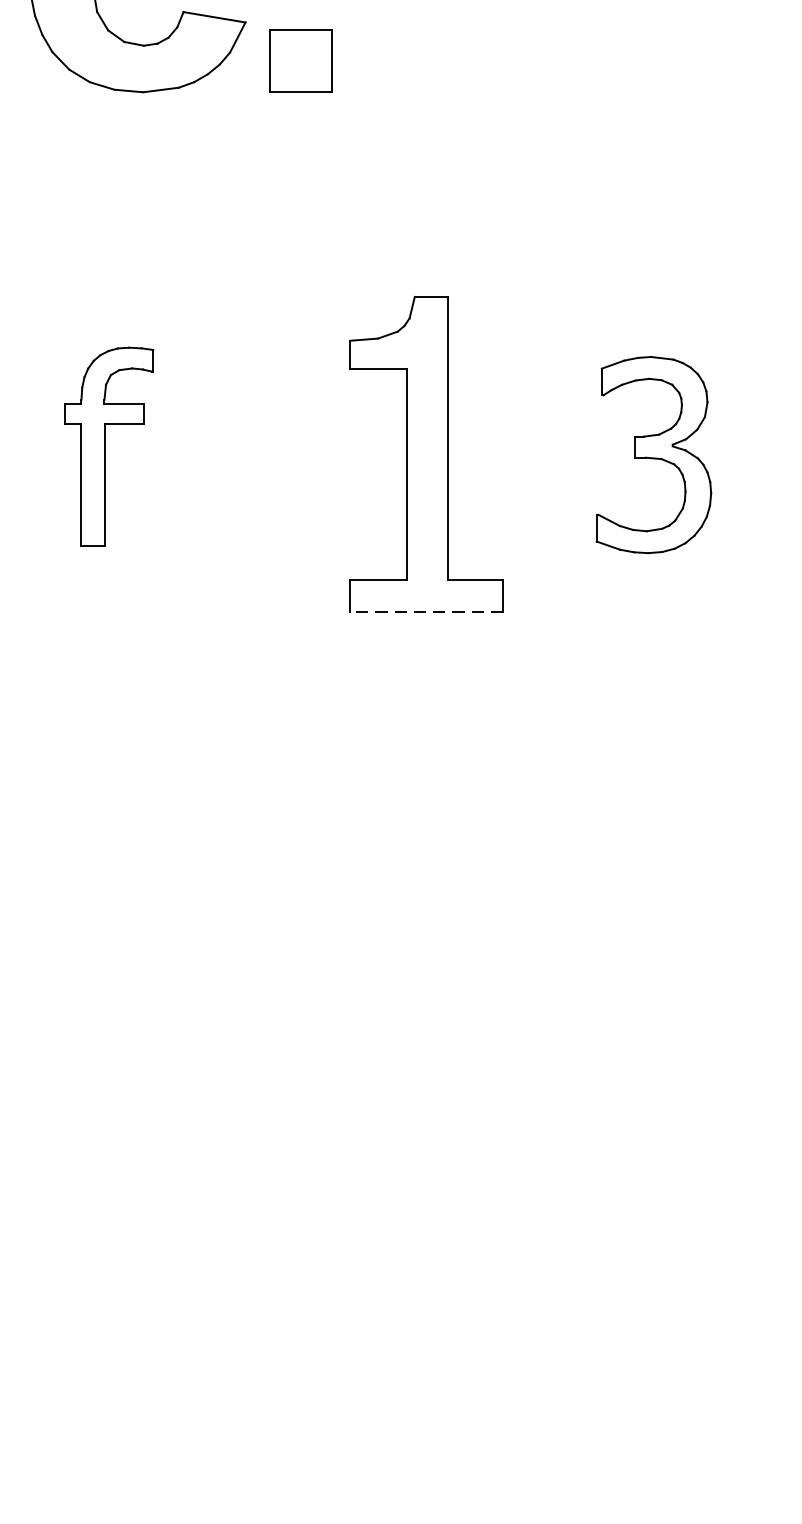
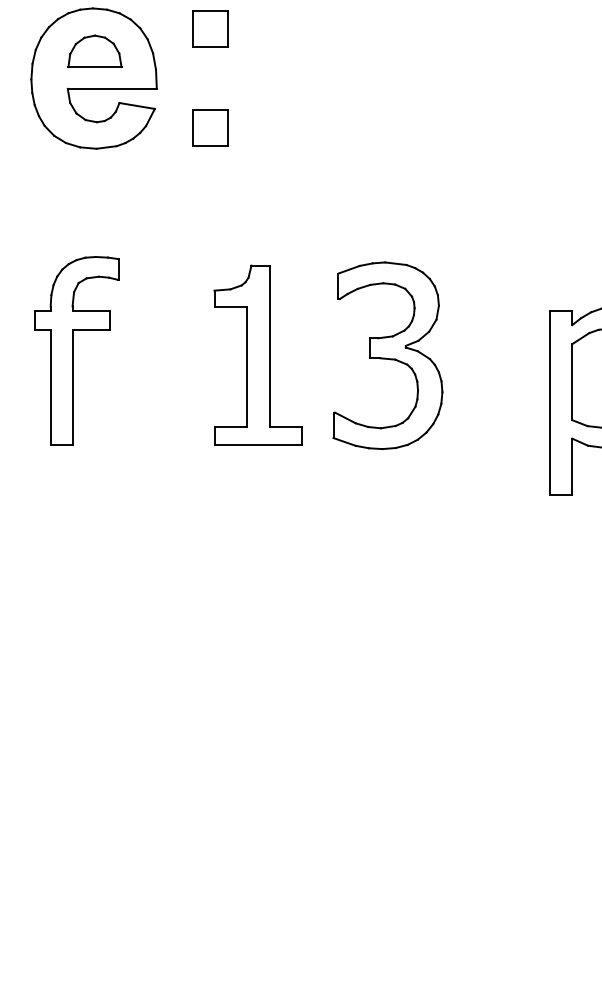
part: (300, 60) -> (210, 127), moved
part: (108, 445) -> (76, 350), size x1.67
part: (653, 454) -> (387, 355), size x1.67
line: (427, 612) -> (258, 445), dashed -> solid

